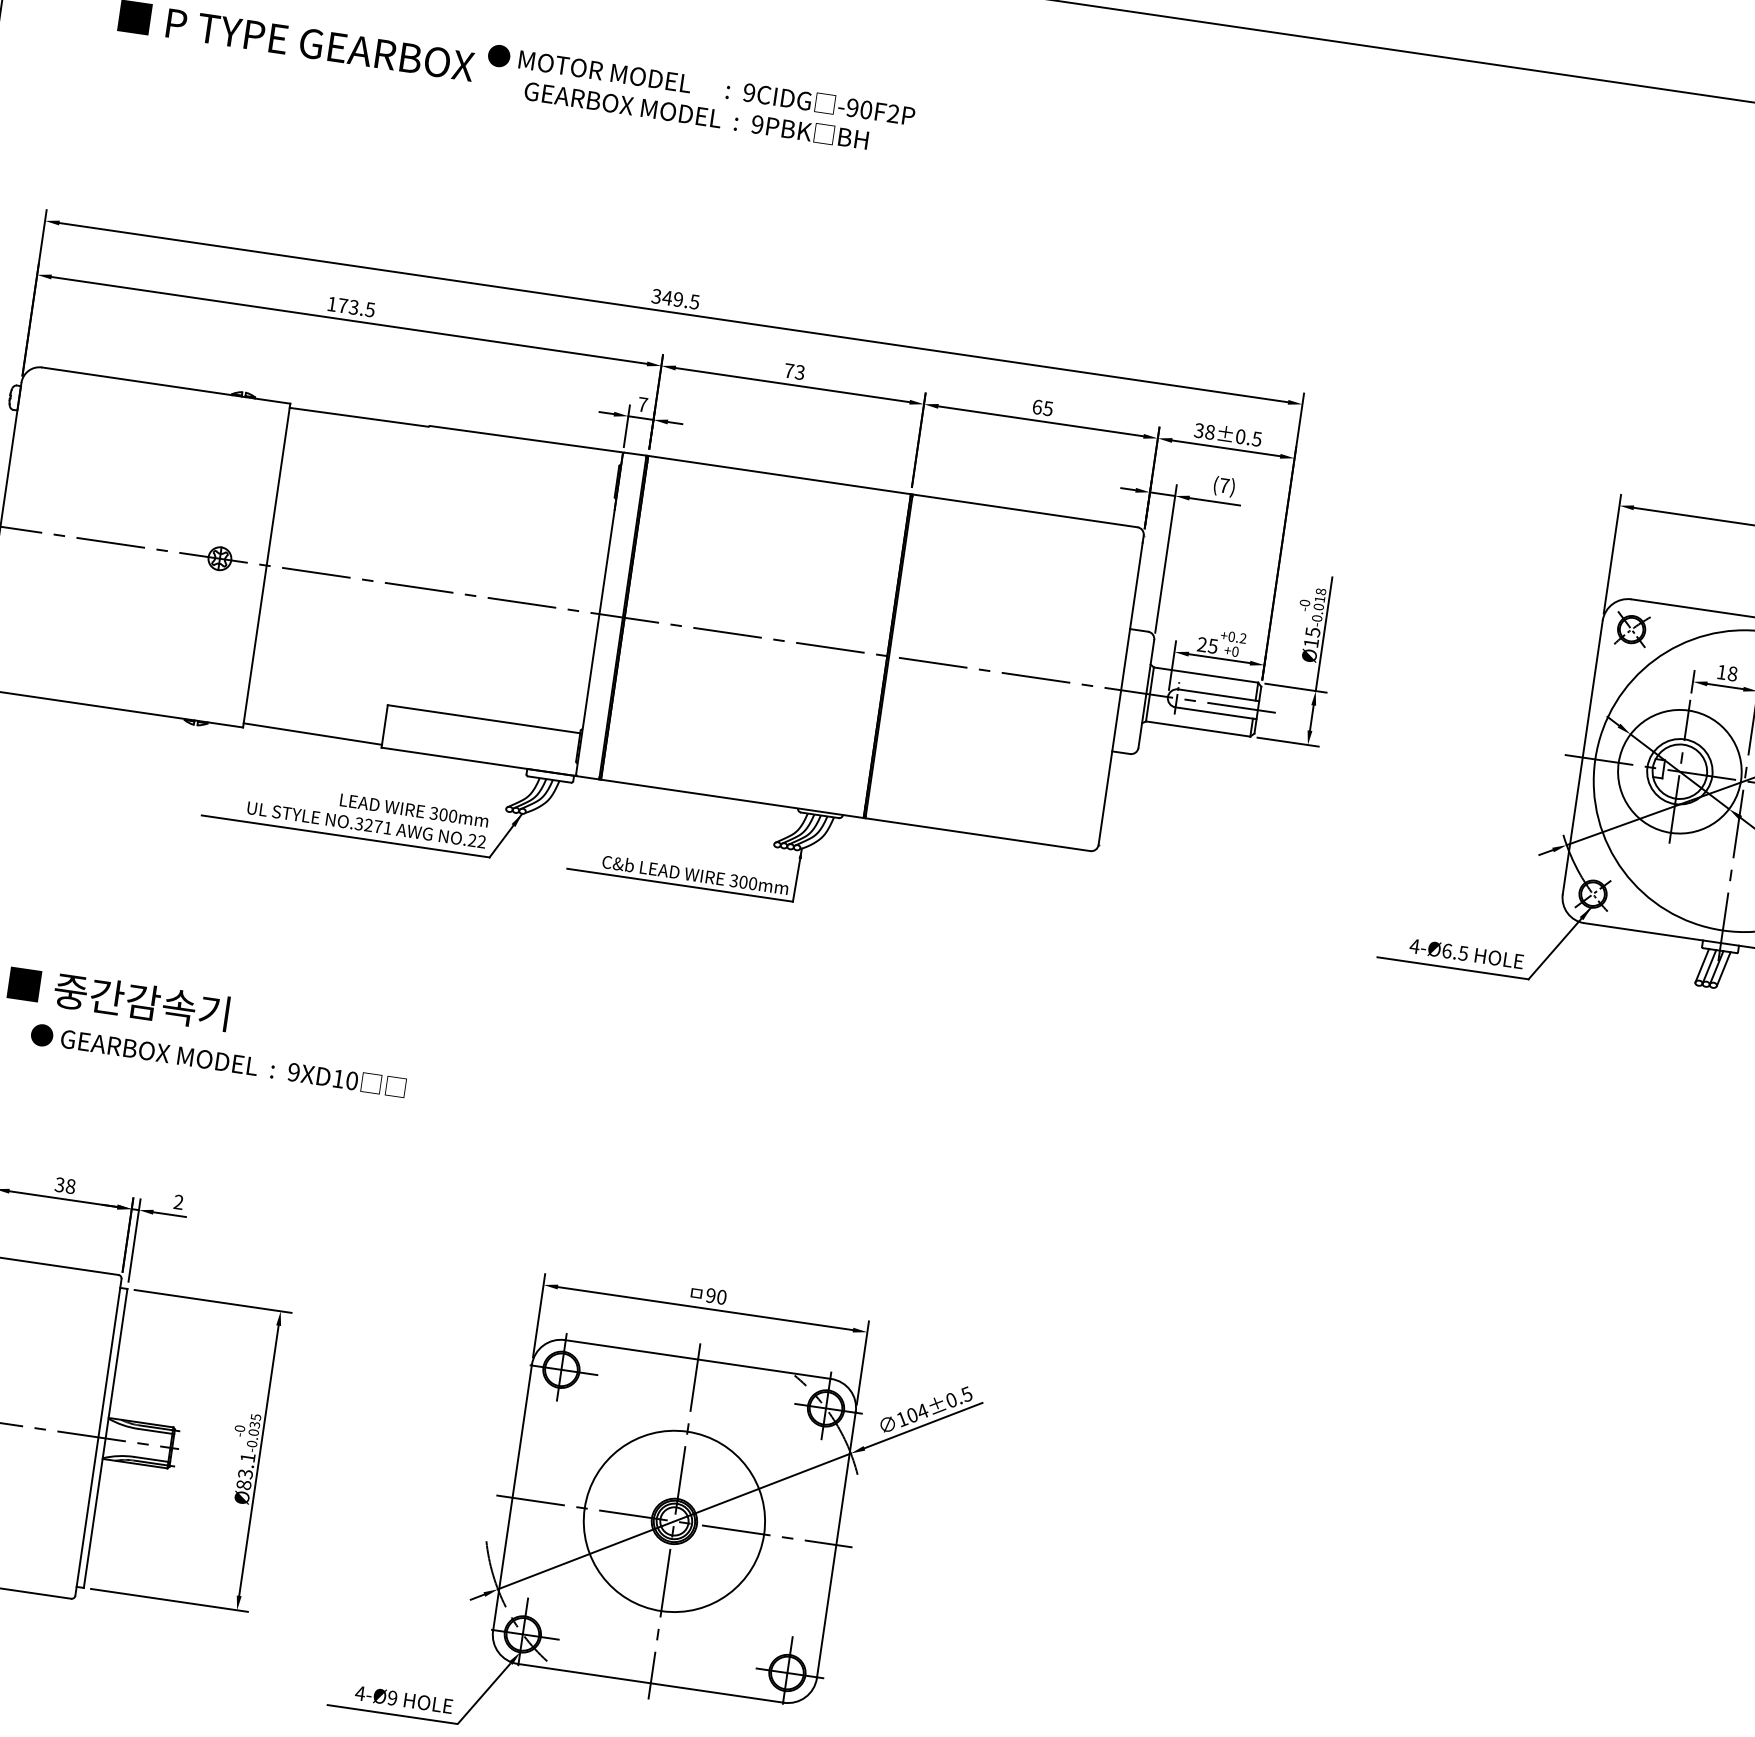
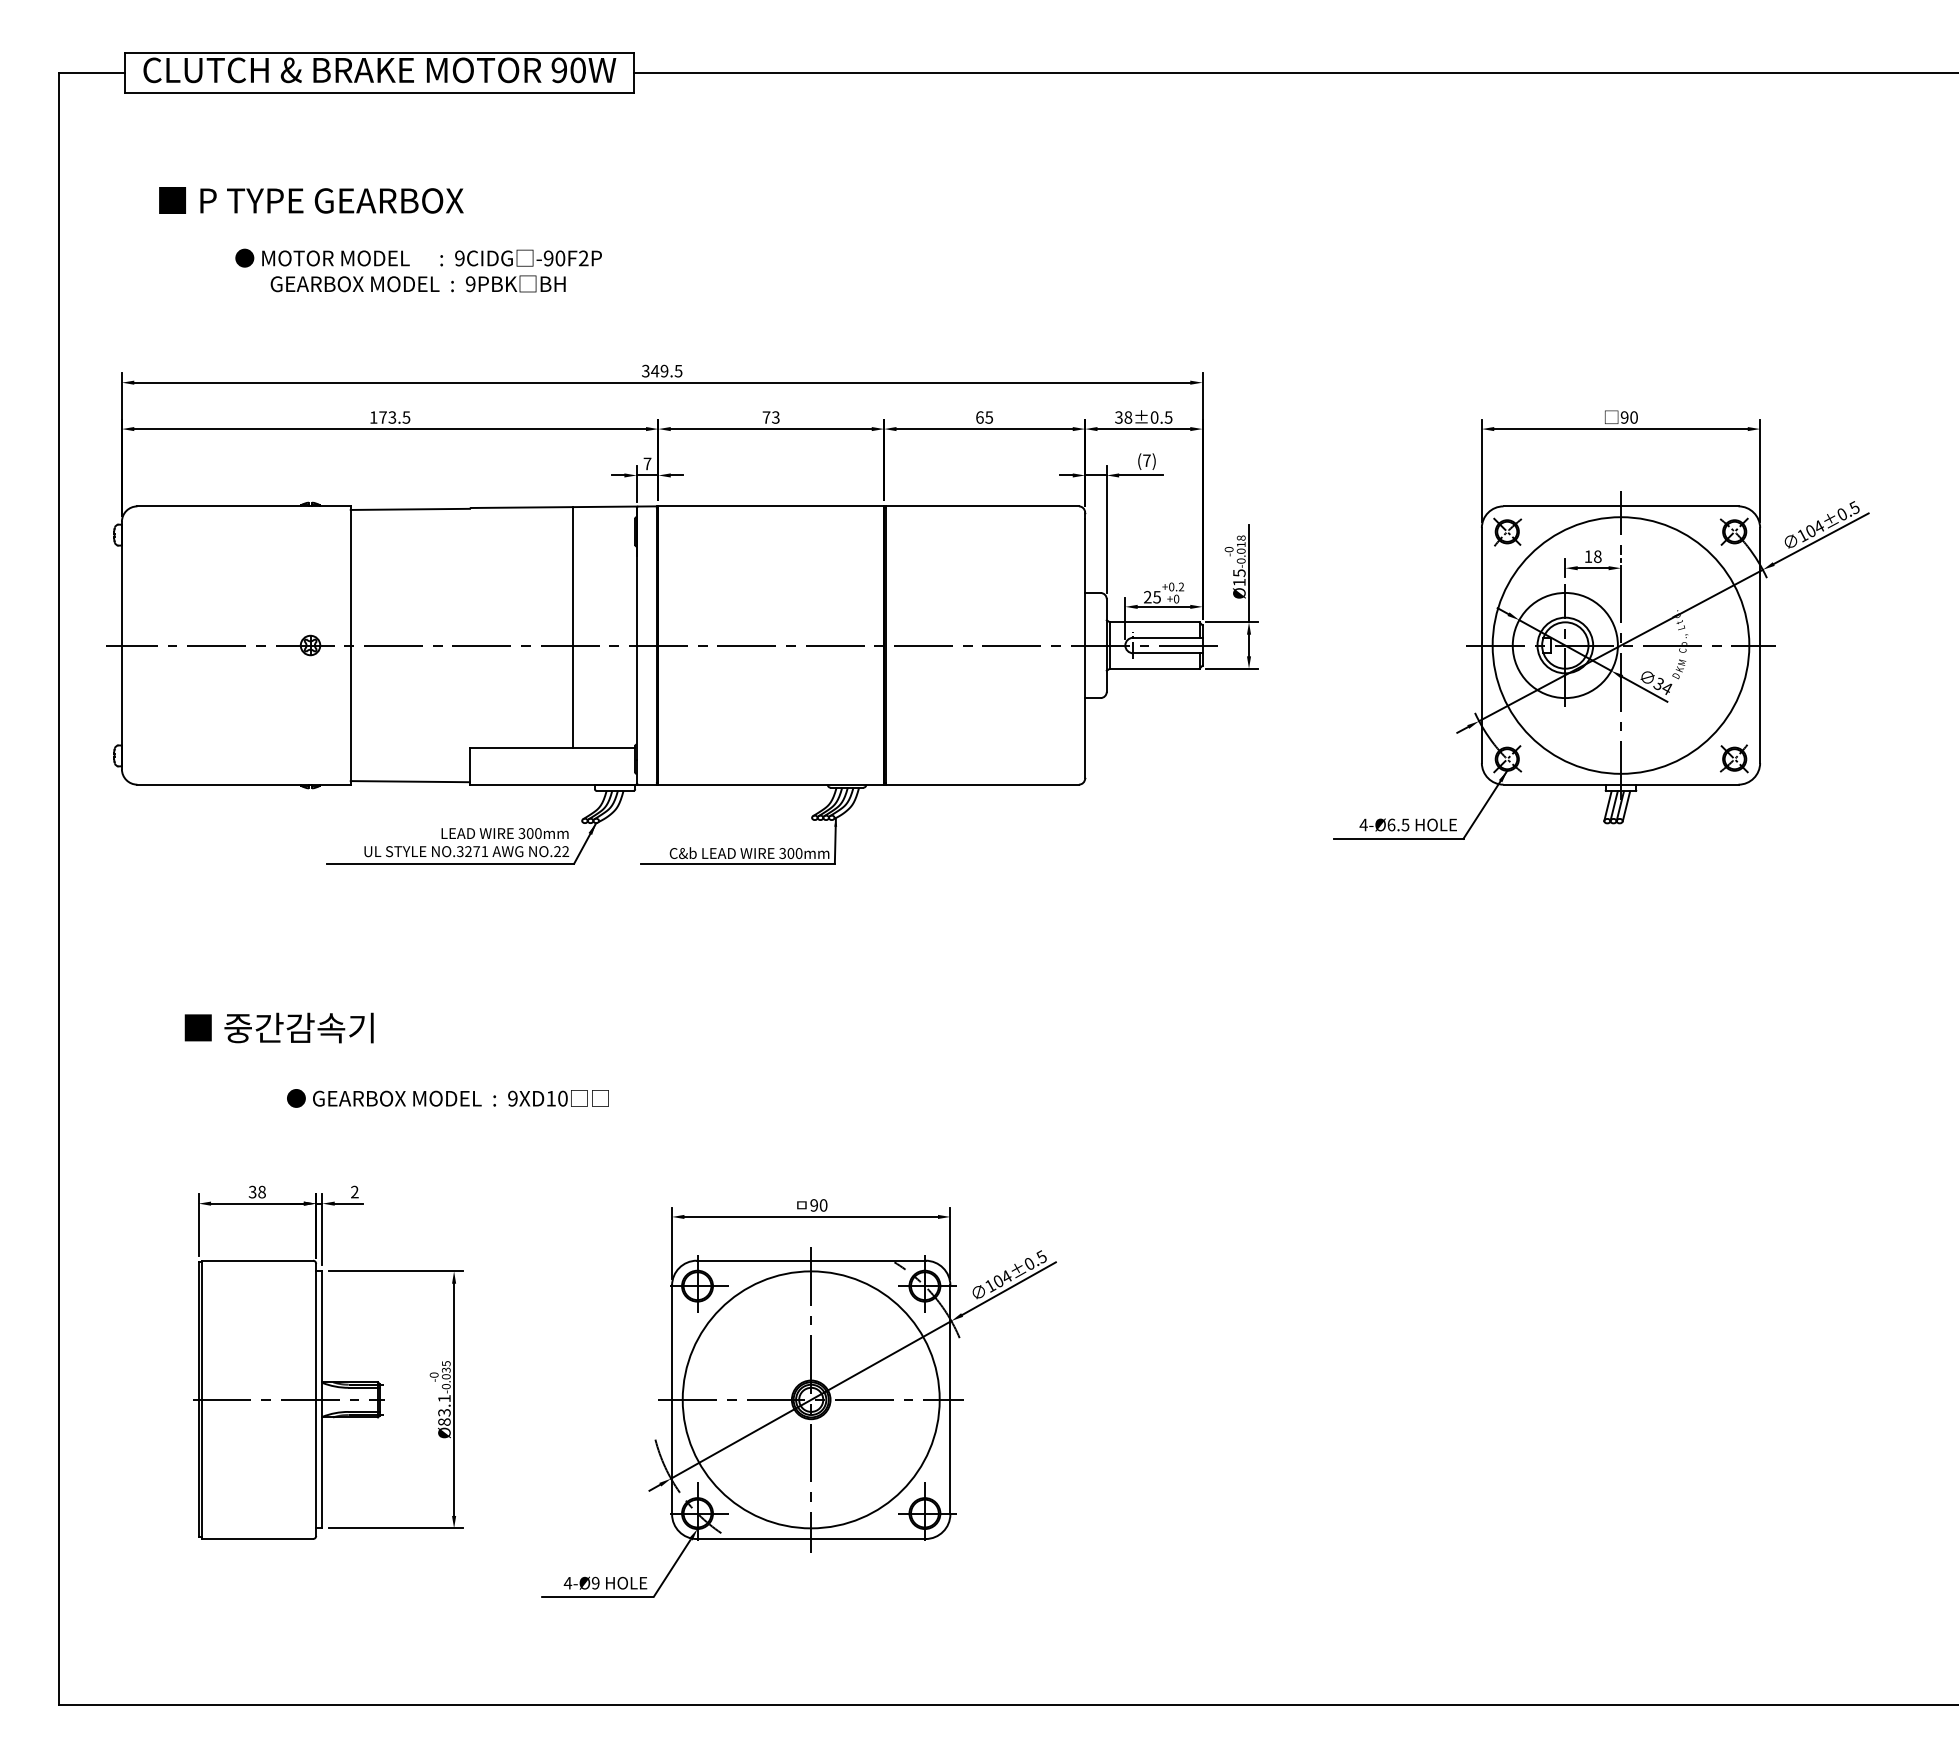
text: (699, 99) -> (418, 270), moved
line: (528, 582) -> (573, 627), added
text: (217, 1061) -> (447, 1098), moved
circle: (673, 1520) -> (810, 1399), size x1.67

